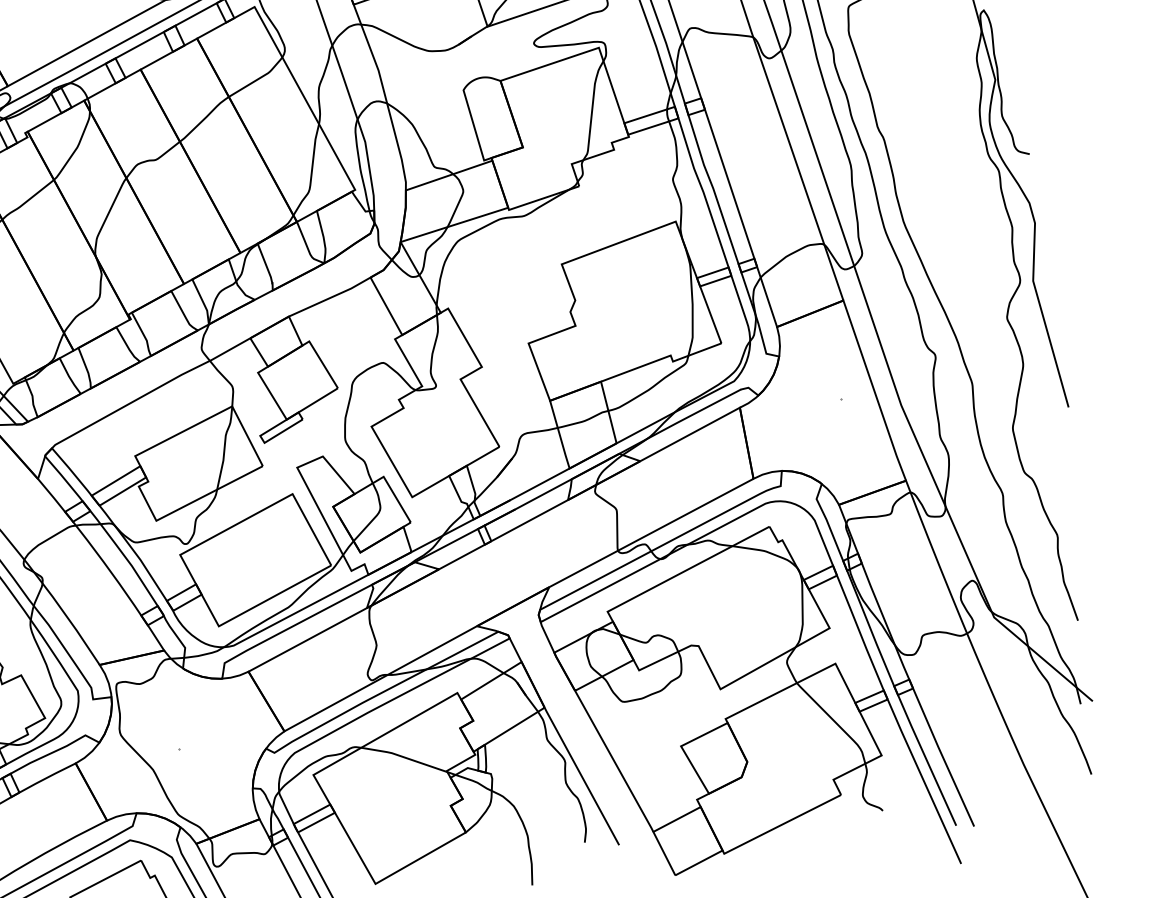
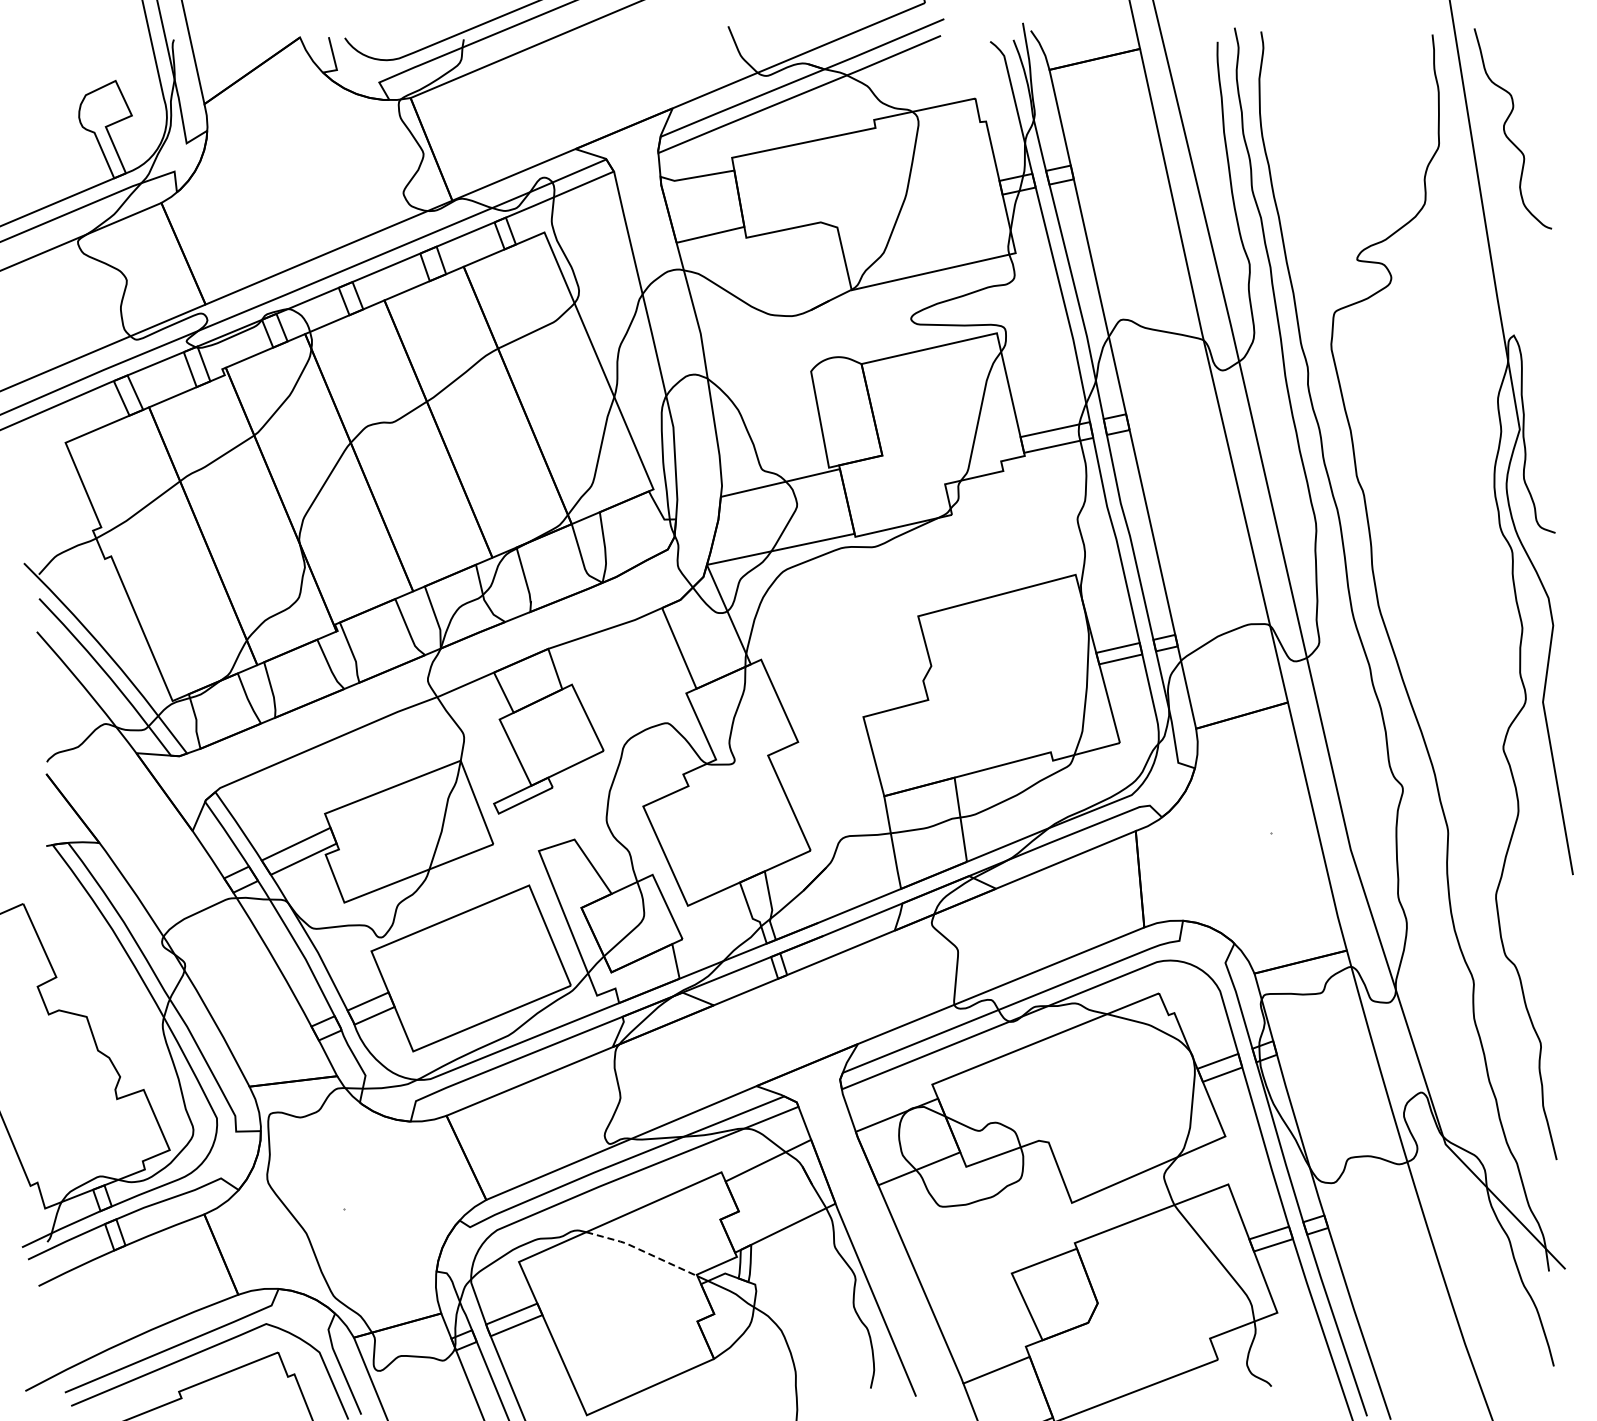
line: (403, 757) -> (641, 1250), solid -> dashed

